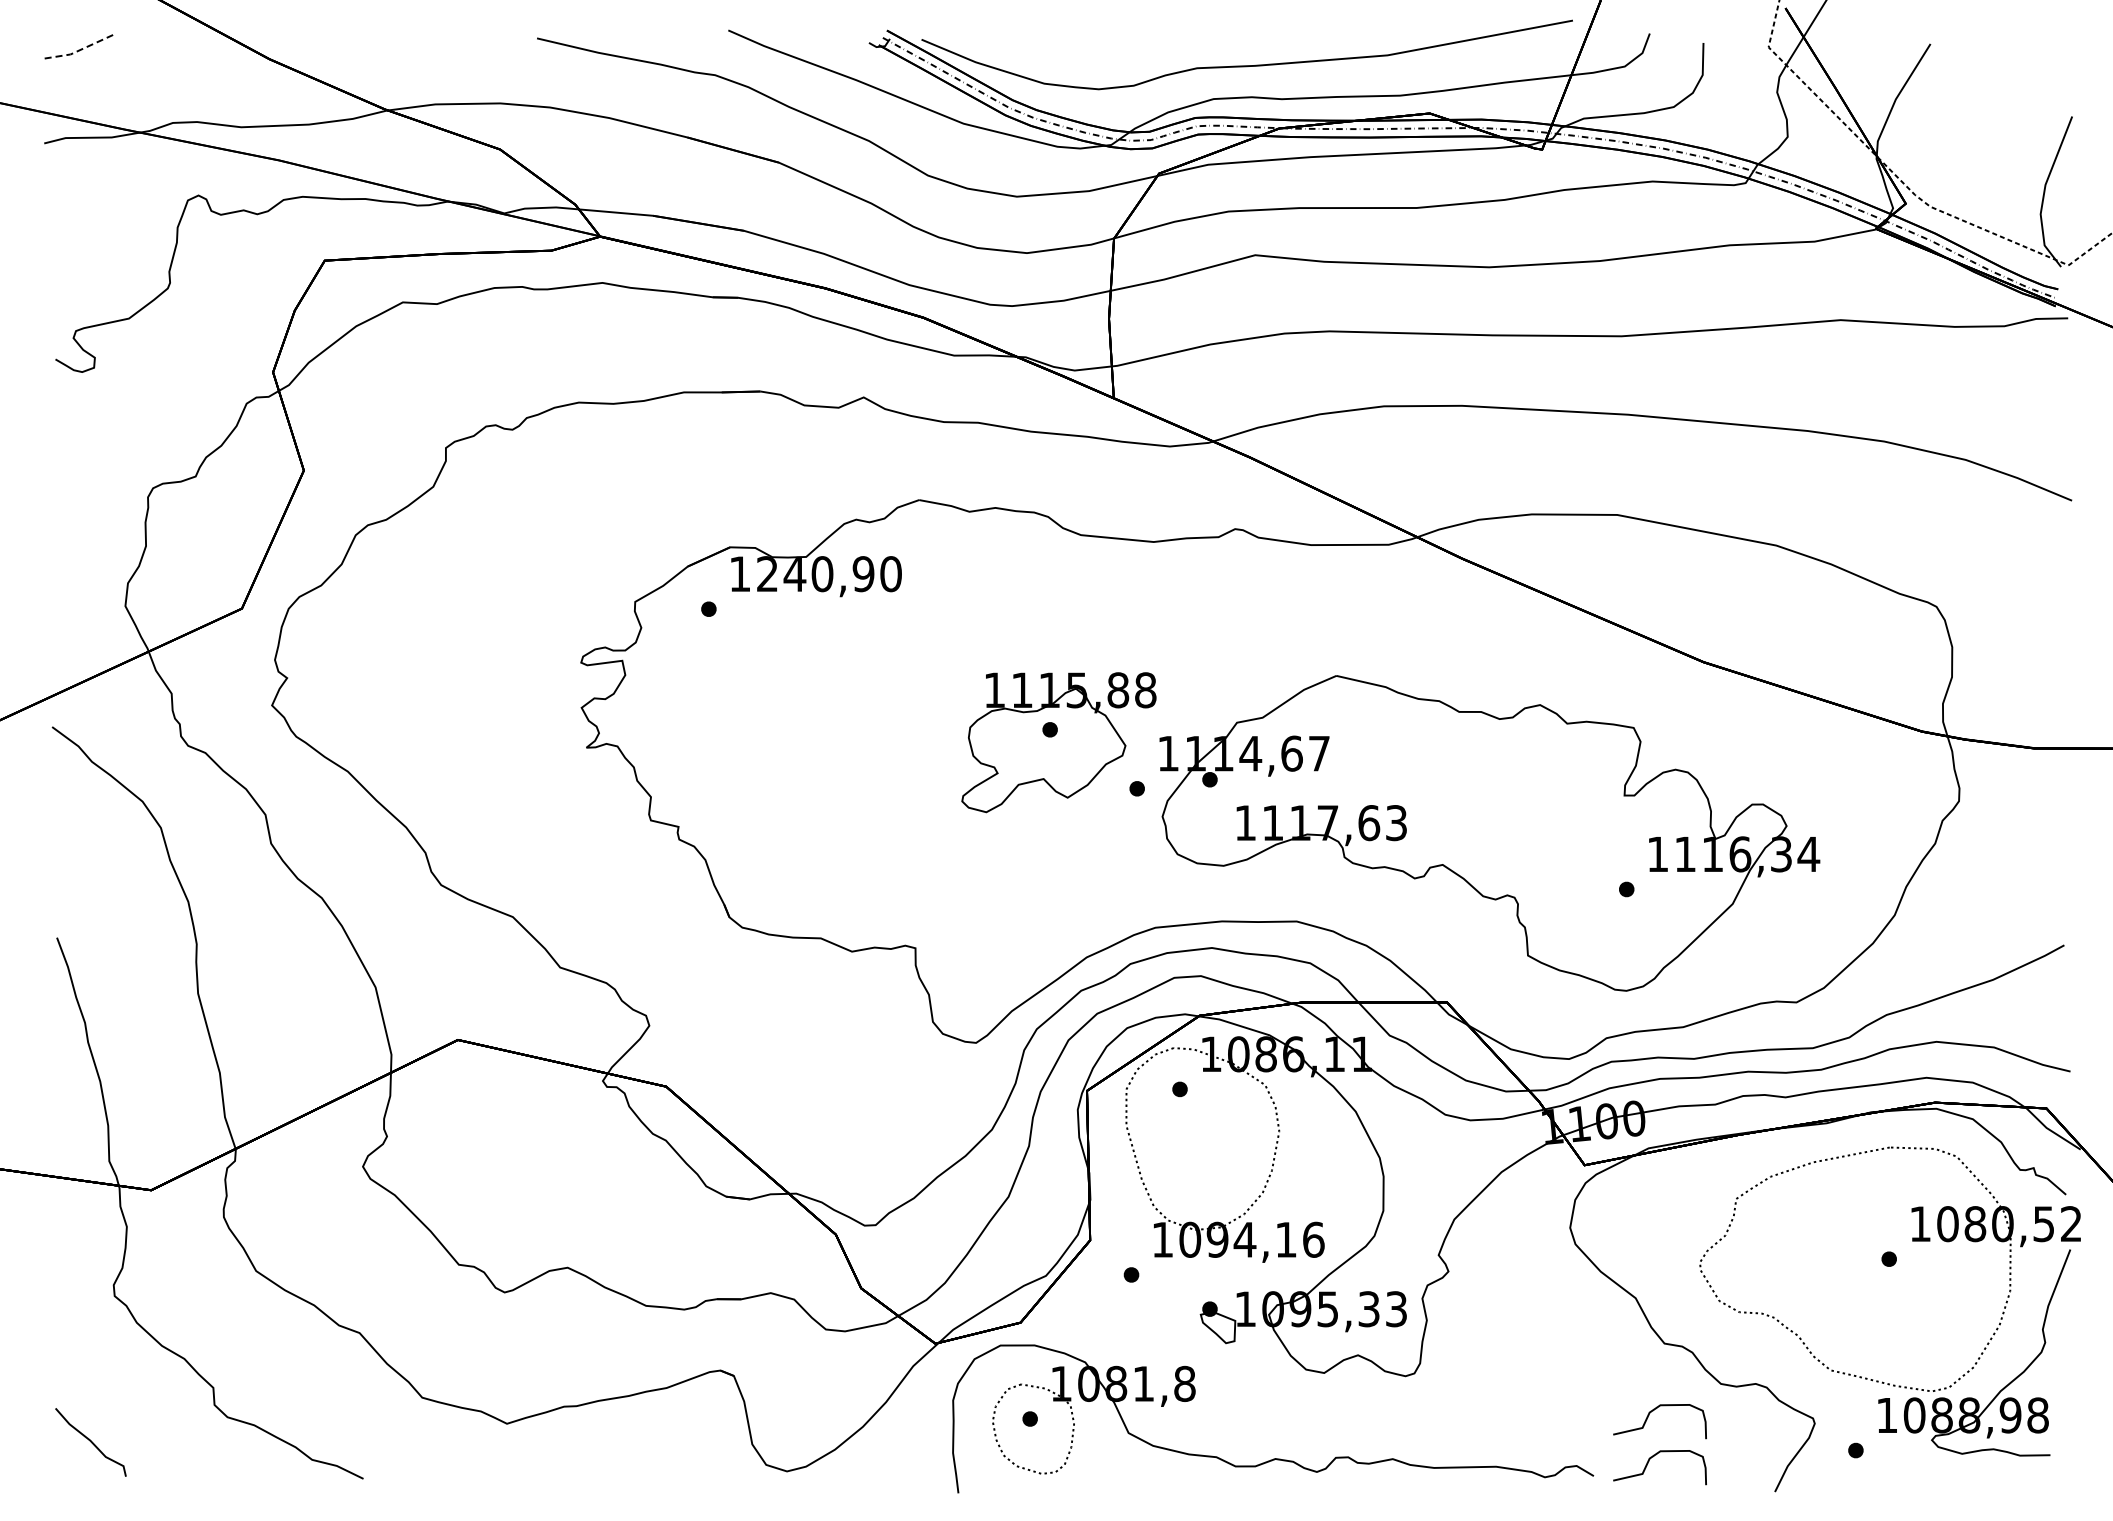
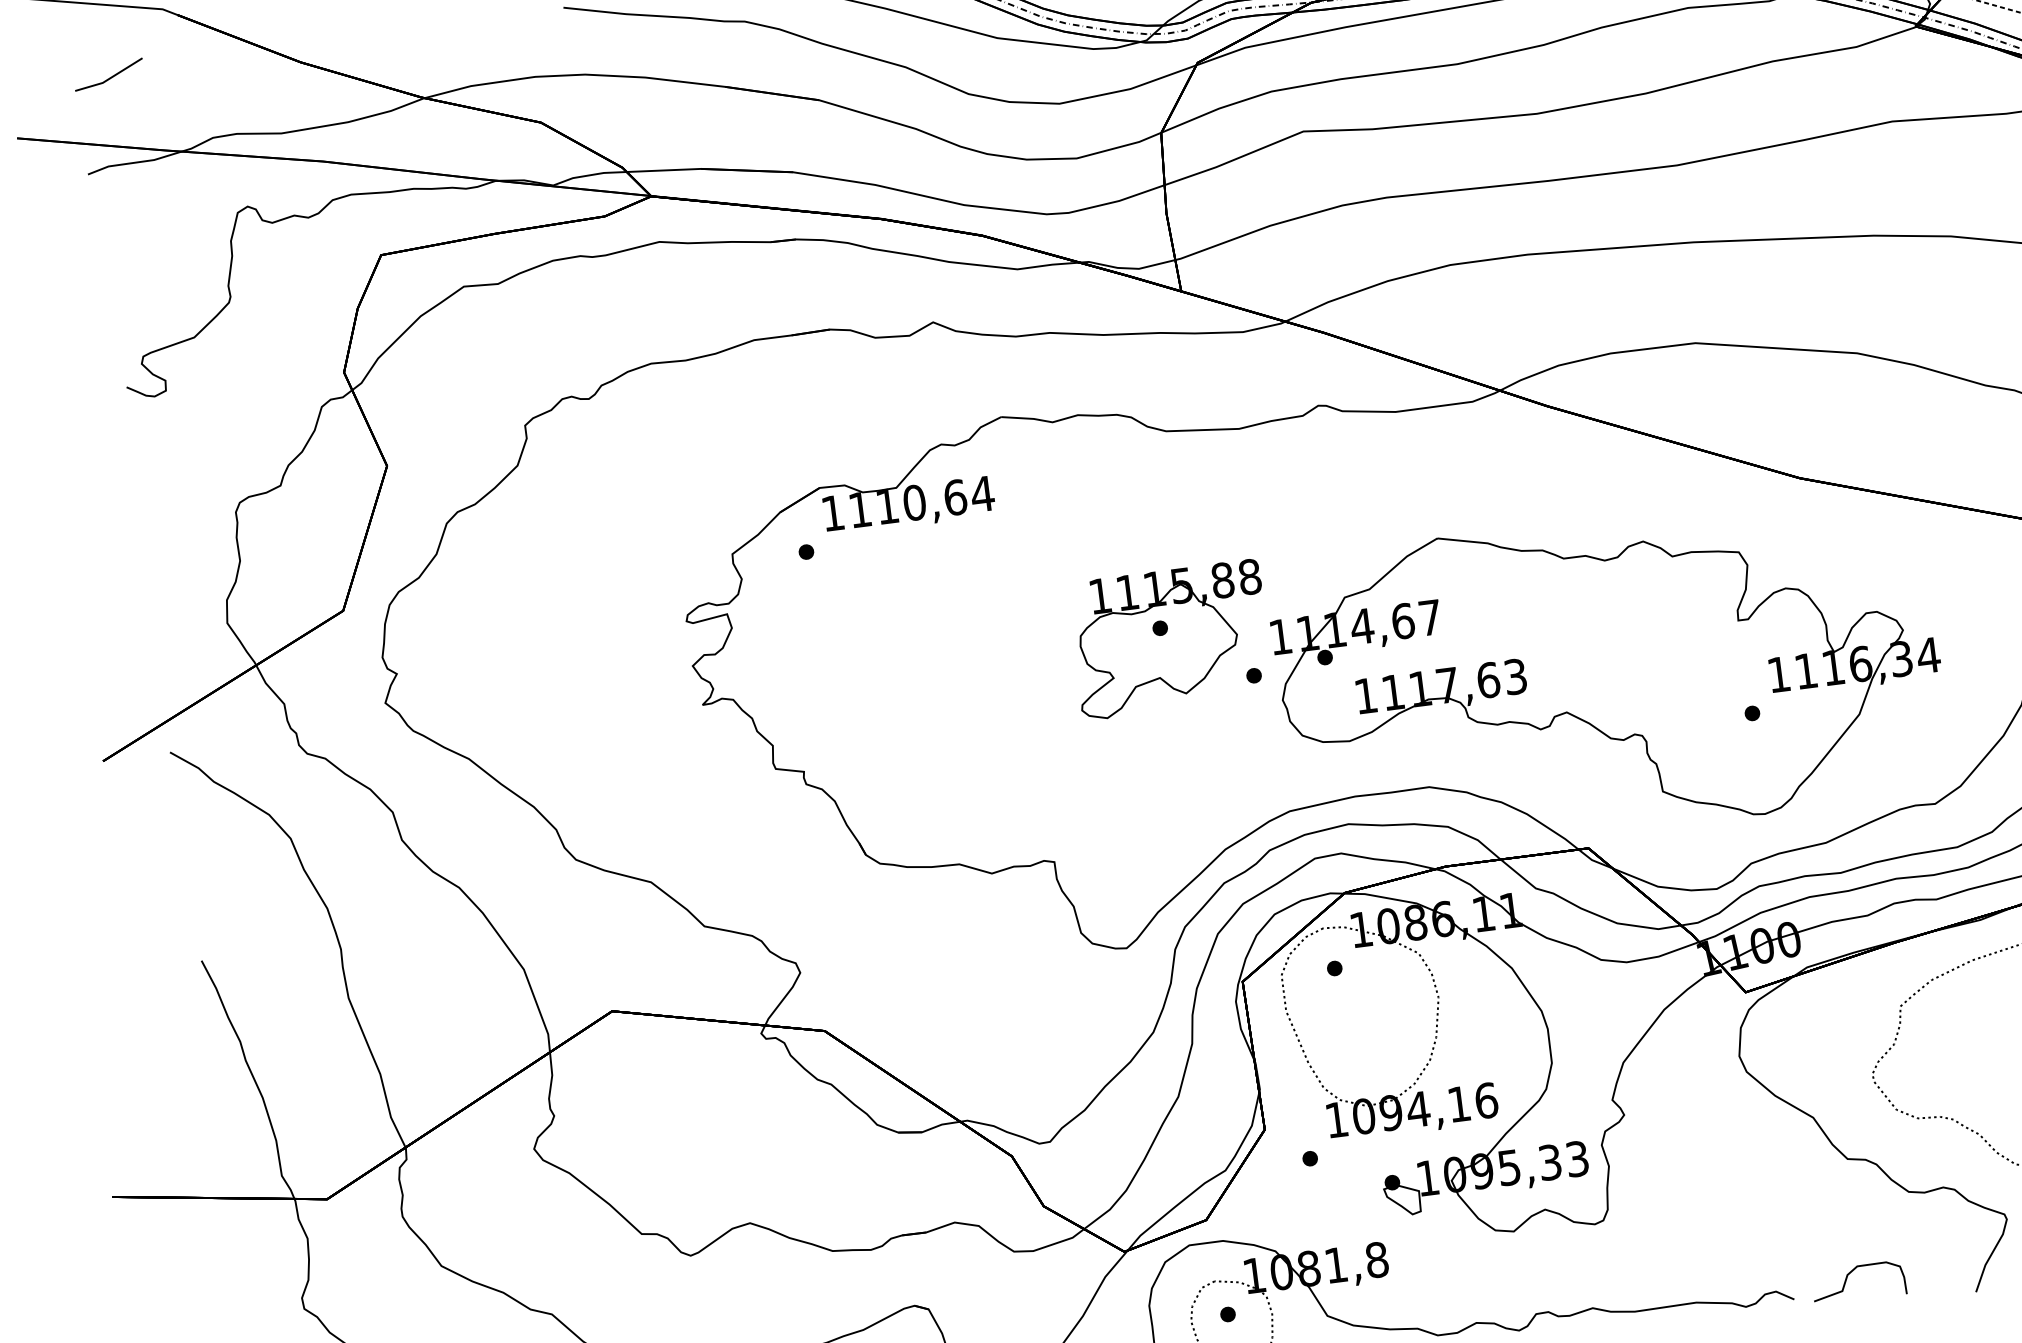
line: (77, 51) -> (109, 79), dashed -> solid
text: (829, 574) -> (921, 502), 1240,90 -> 1110,64
curve: (1653, 1411) -> (1845, 1227), removed

